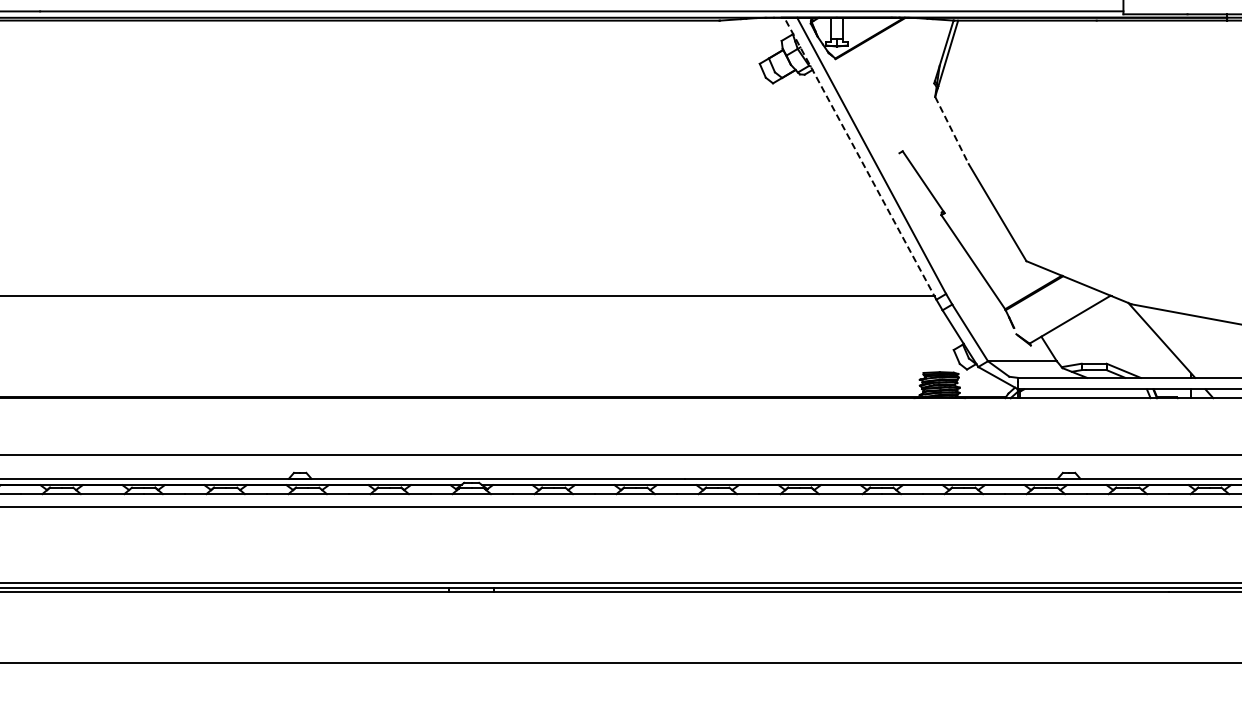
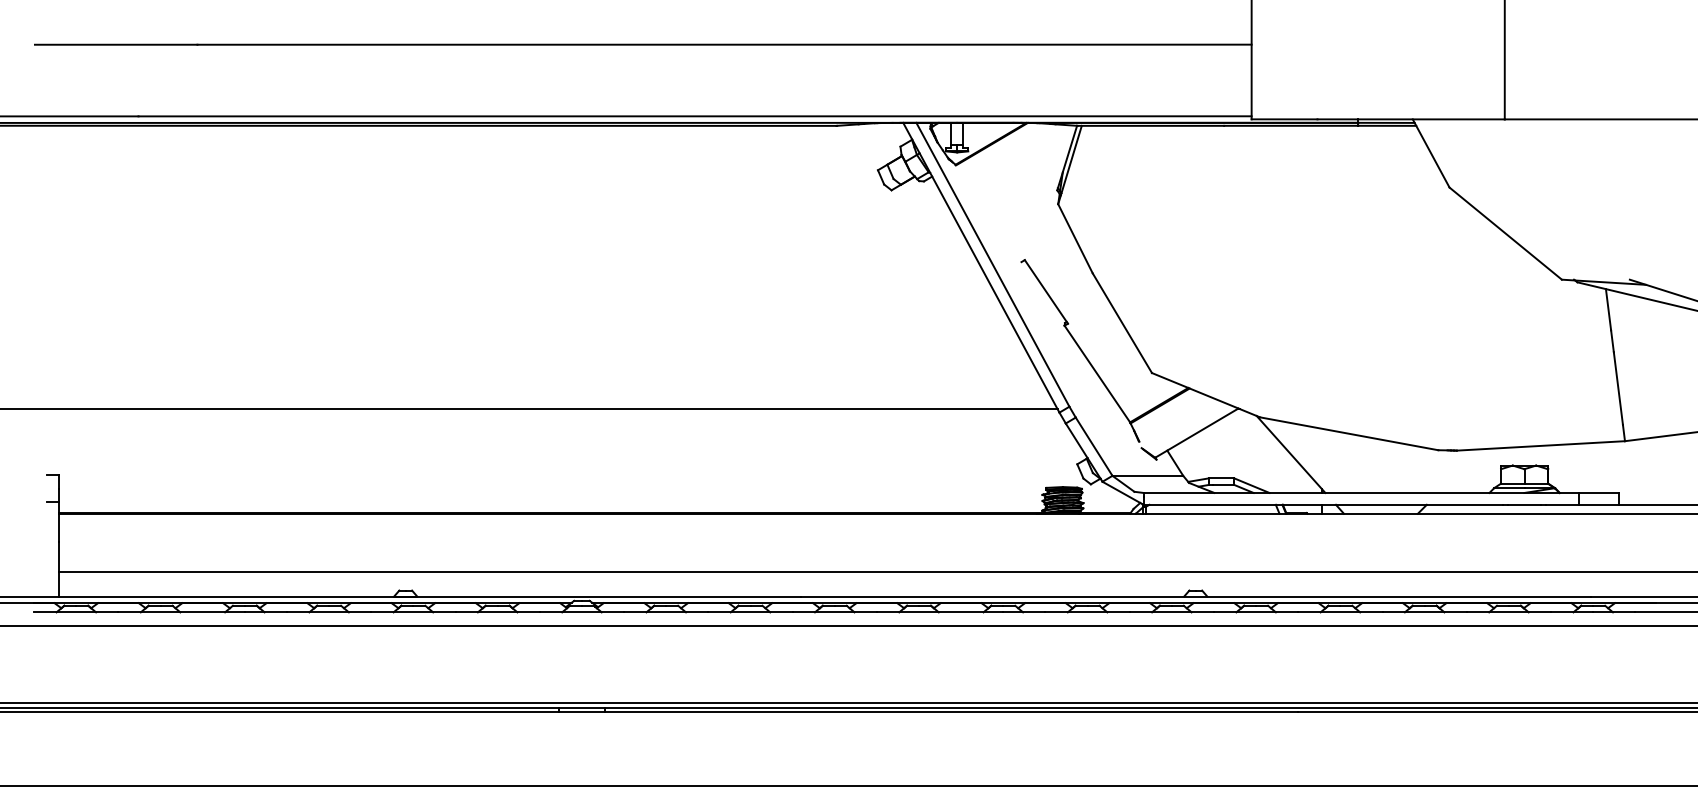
line: (952, 130) -> (1075, 238), dashed -> solid
line: (860, 158) -> (981, 267), dashed -> solid

